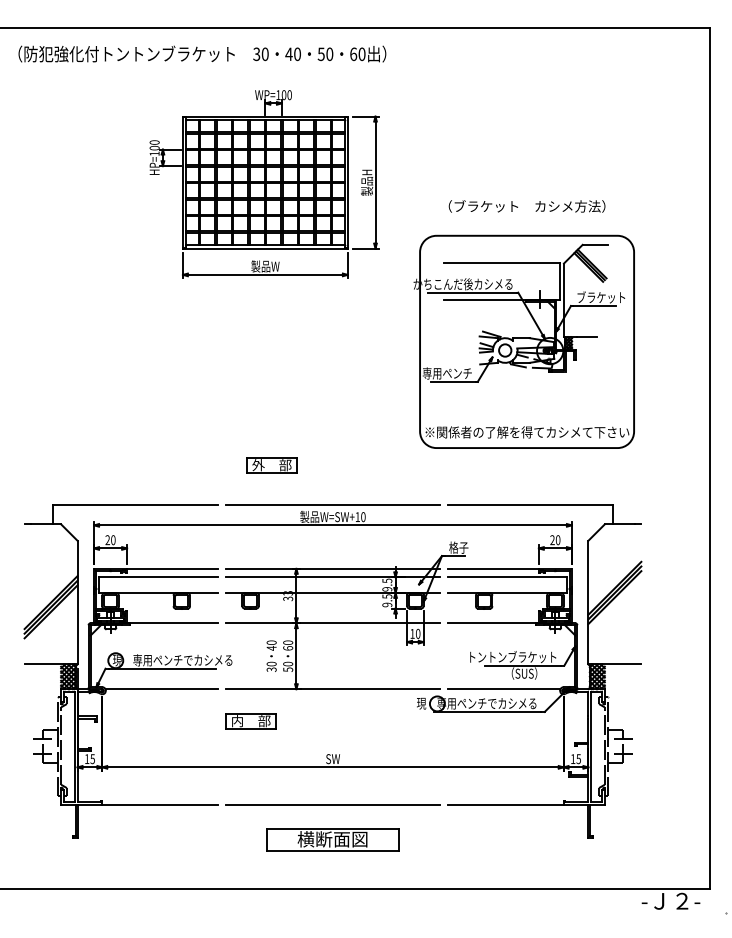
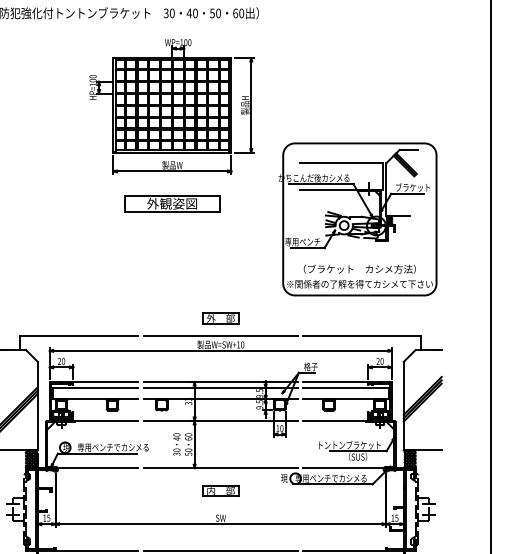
text: (526, 206) -> (359, 269), moved
part: (264, 319) -> (171, 203), added
part: (271, 465) -> (220, 318), moved
part: (250, 721) -> (220, 491), moved

